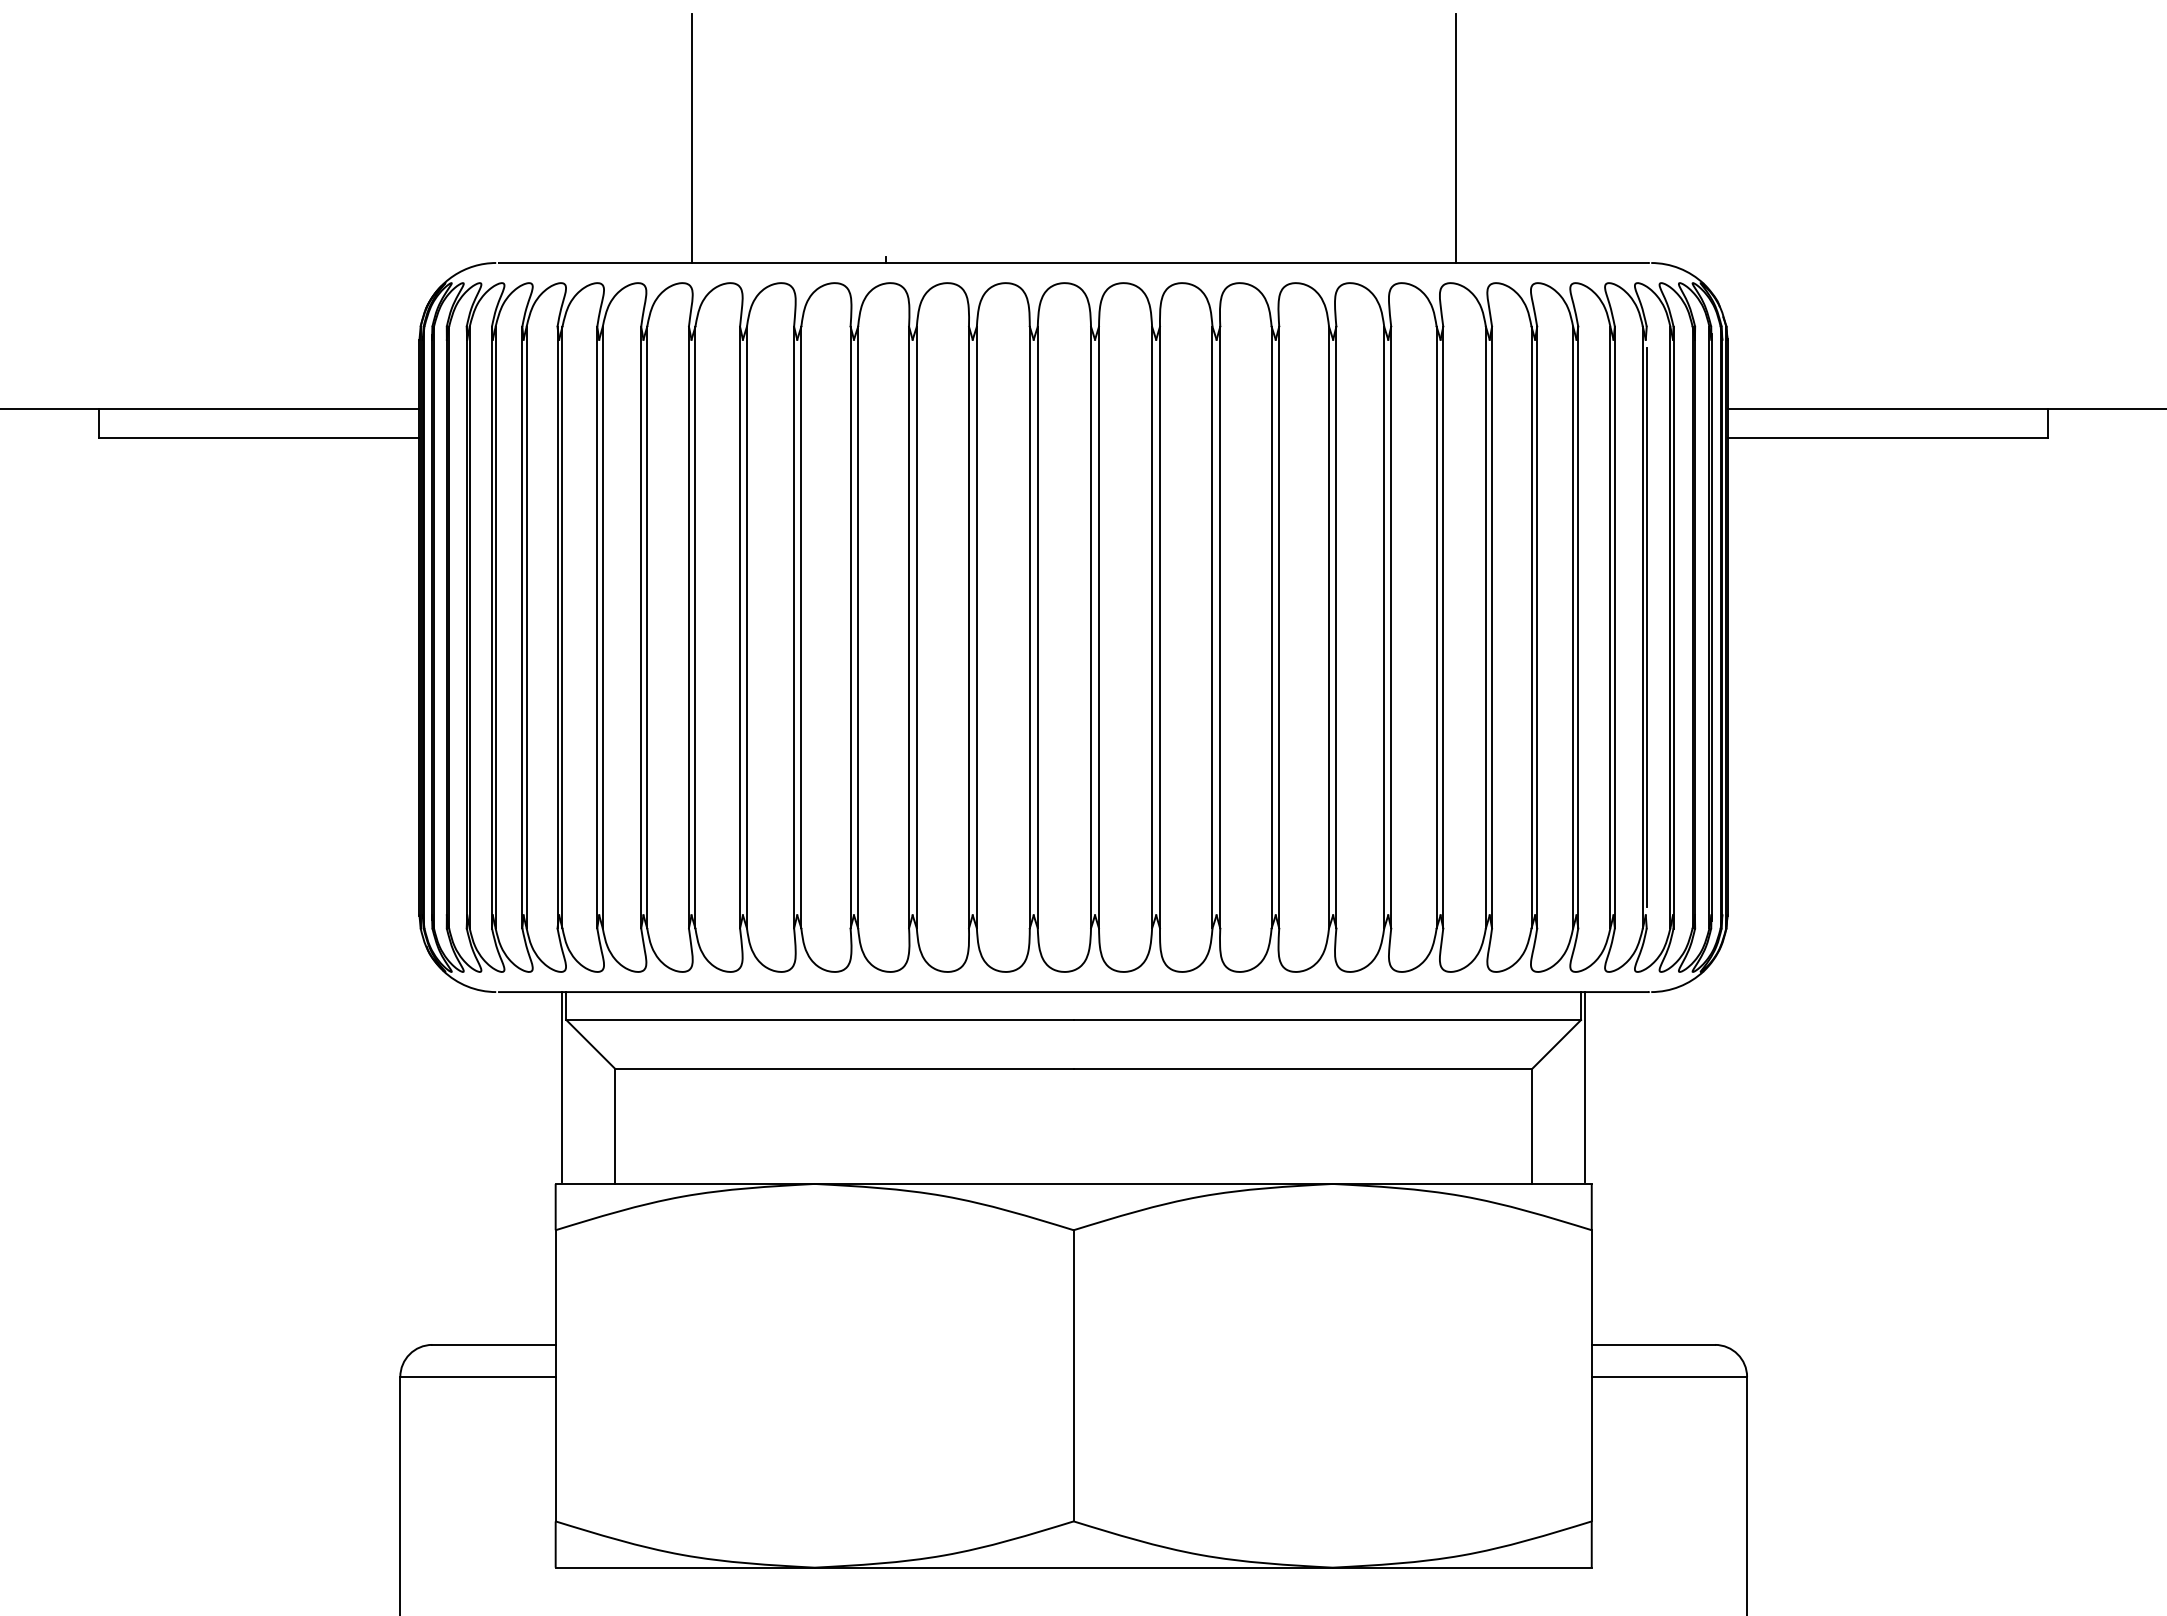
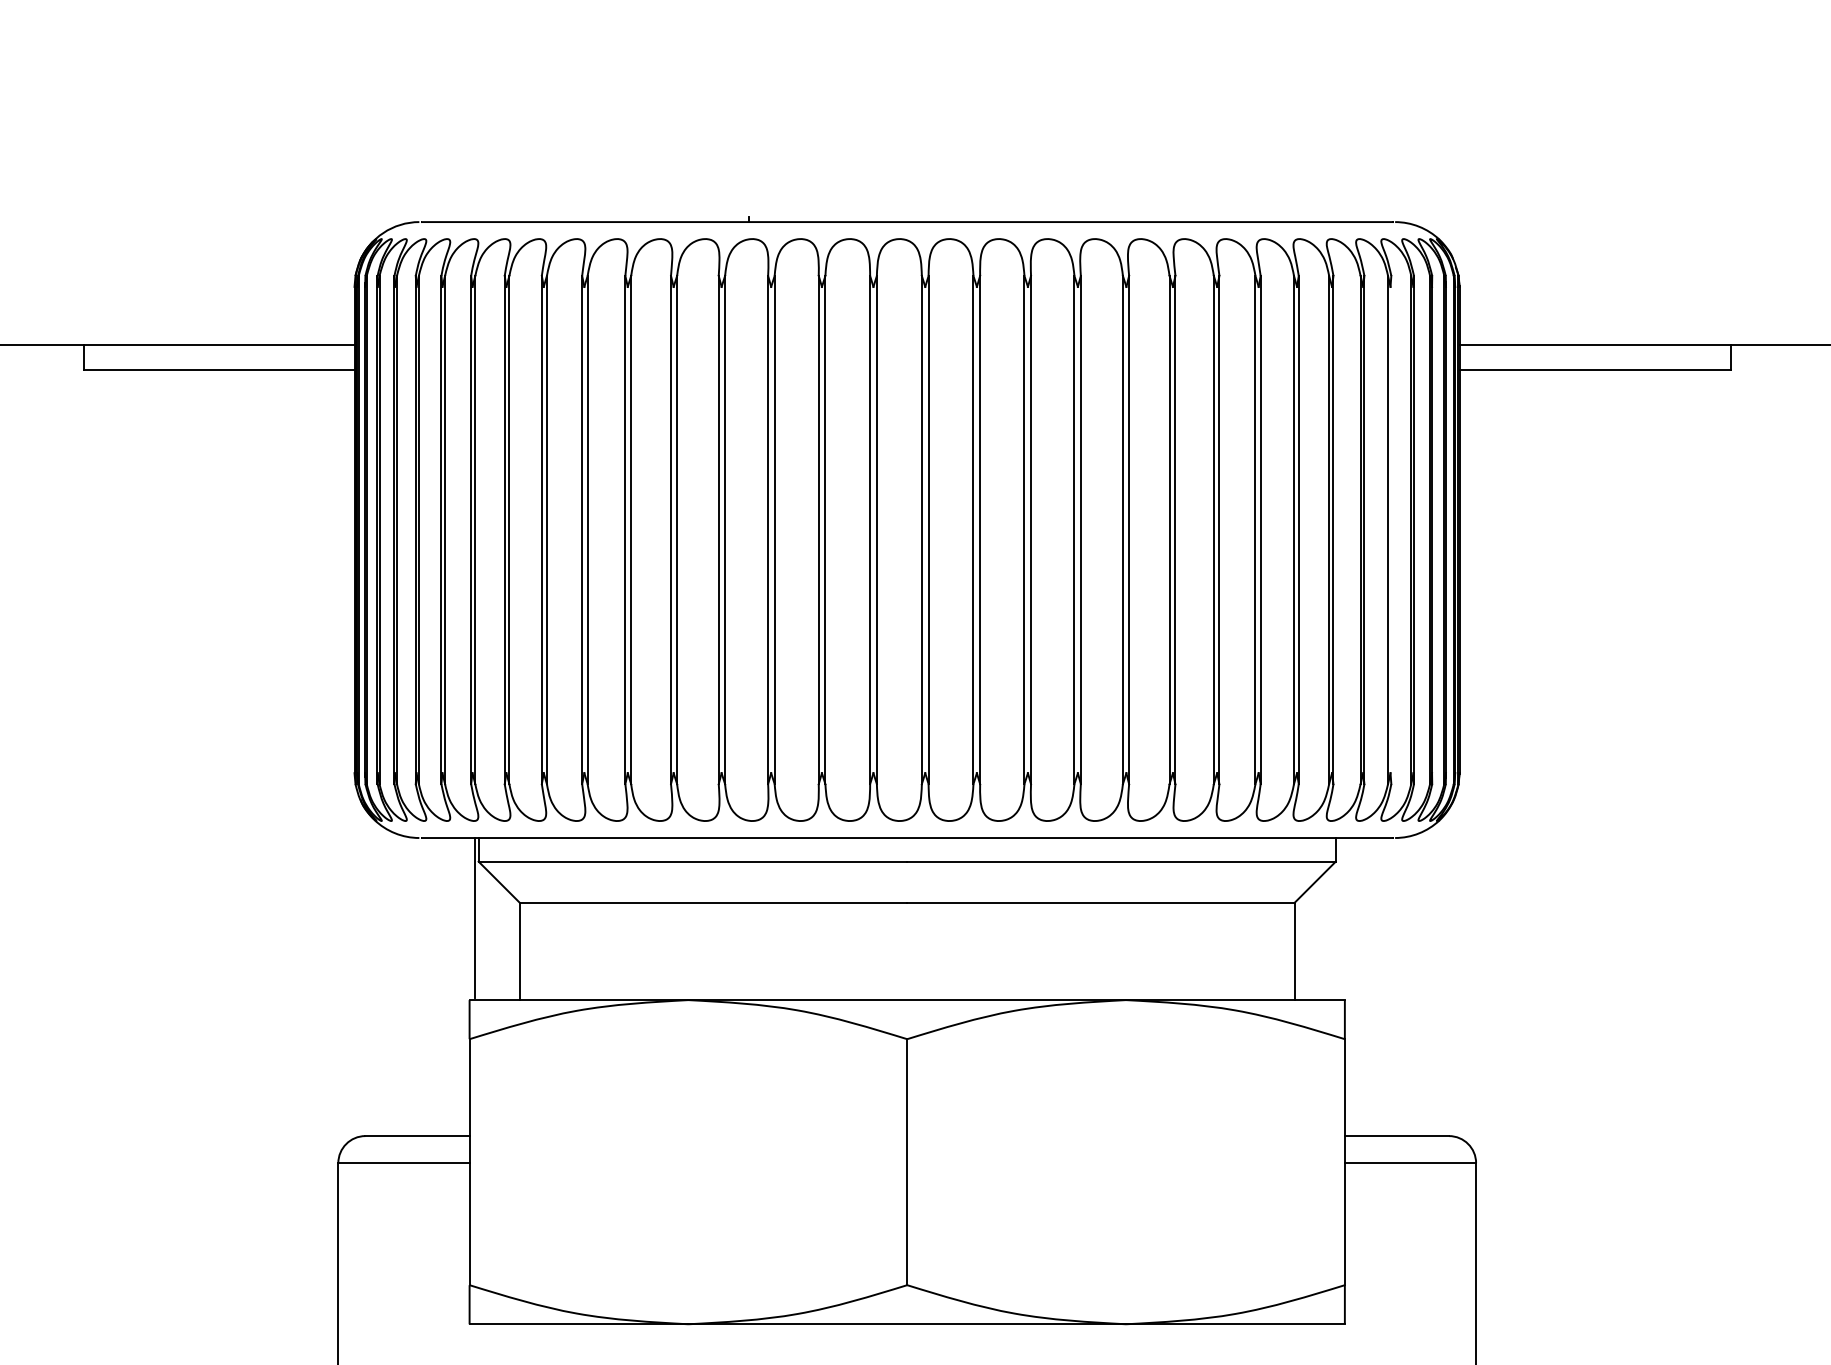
line: (691, 138) -> (584, 116), removed
line: (1455, 138) -> (1229, 116), removed
line: (1646, 627) -> (1391, 530), removed
line: (1585, 1086) -> (1339, 917), removed

